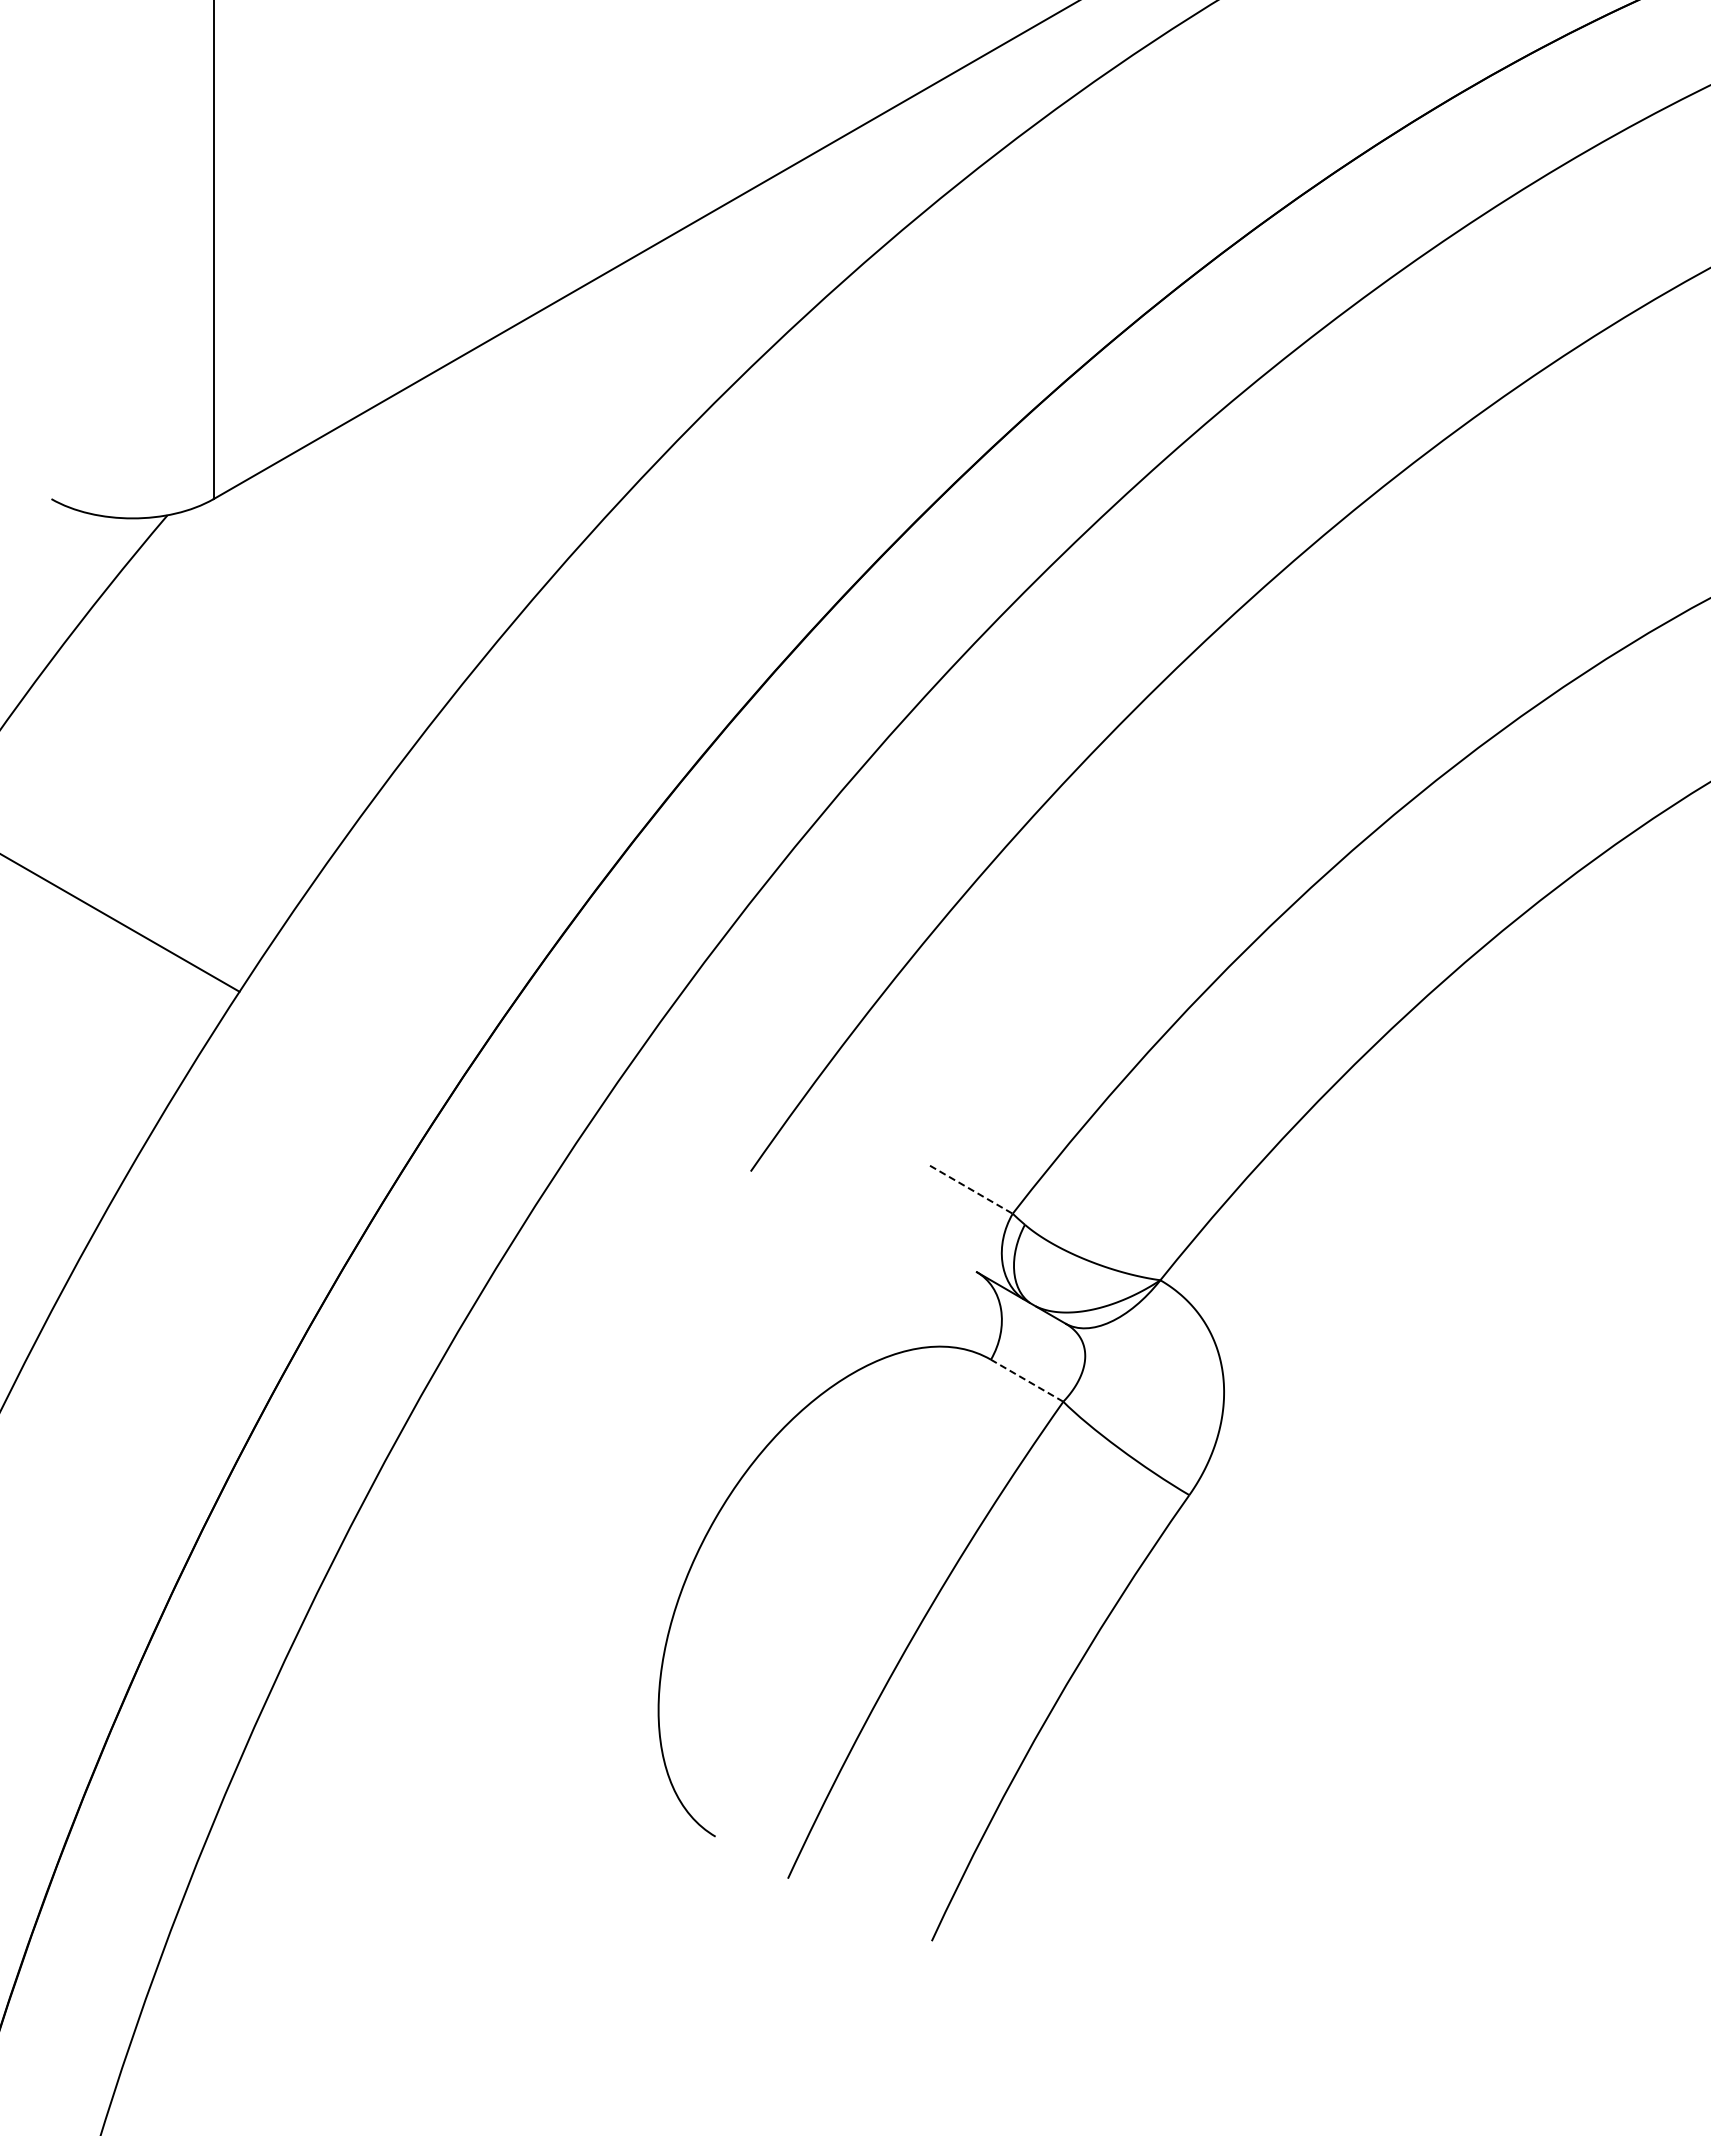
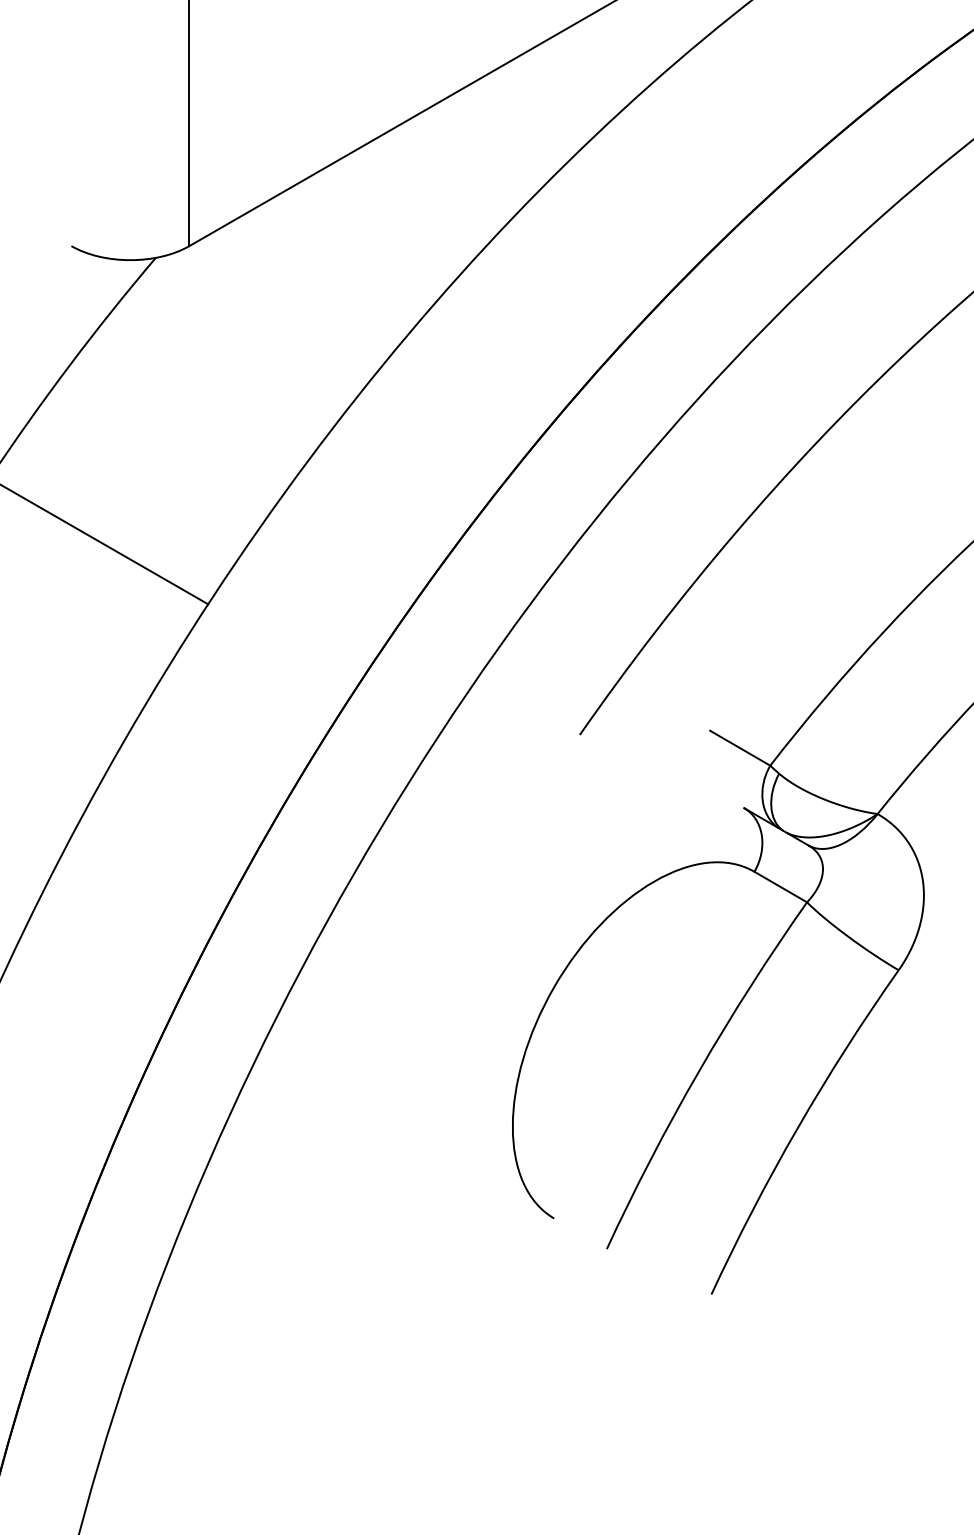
line: (971, 1189) -> (740, 748), dashed -> solid
line: (1027, 1380) -> (781, 886), dashed -> solid

